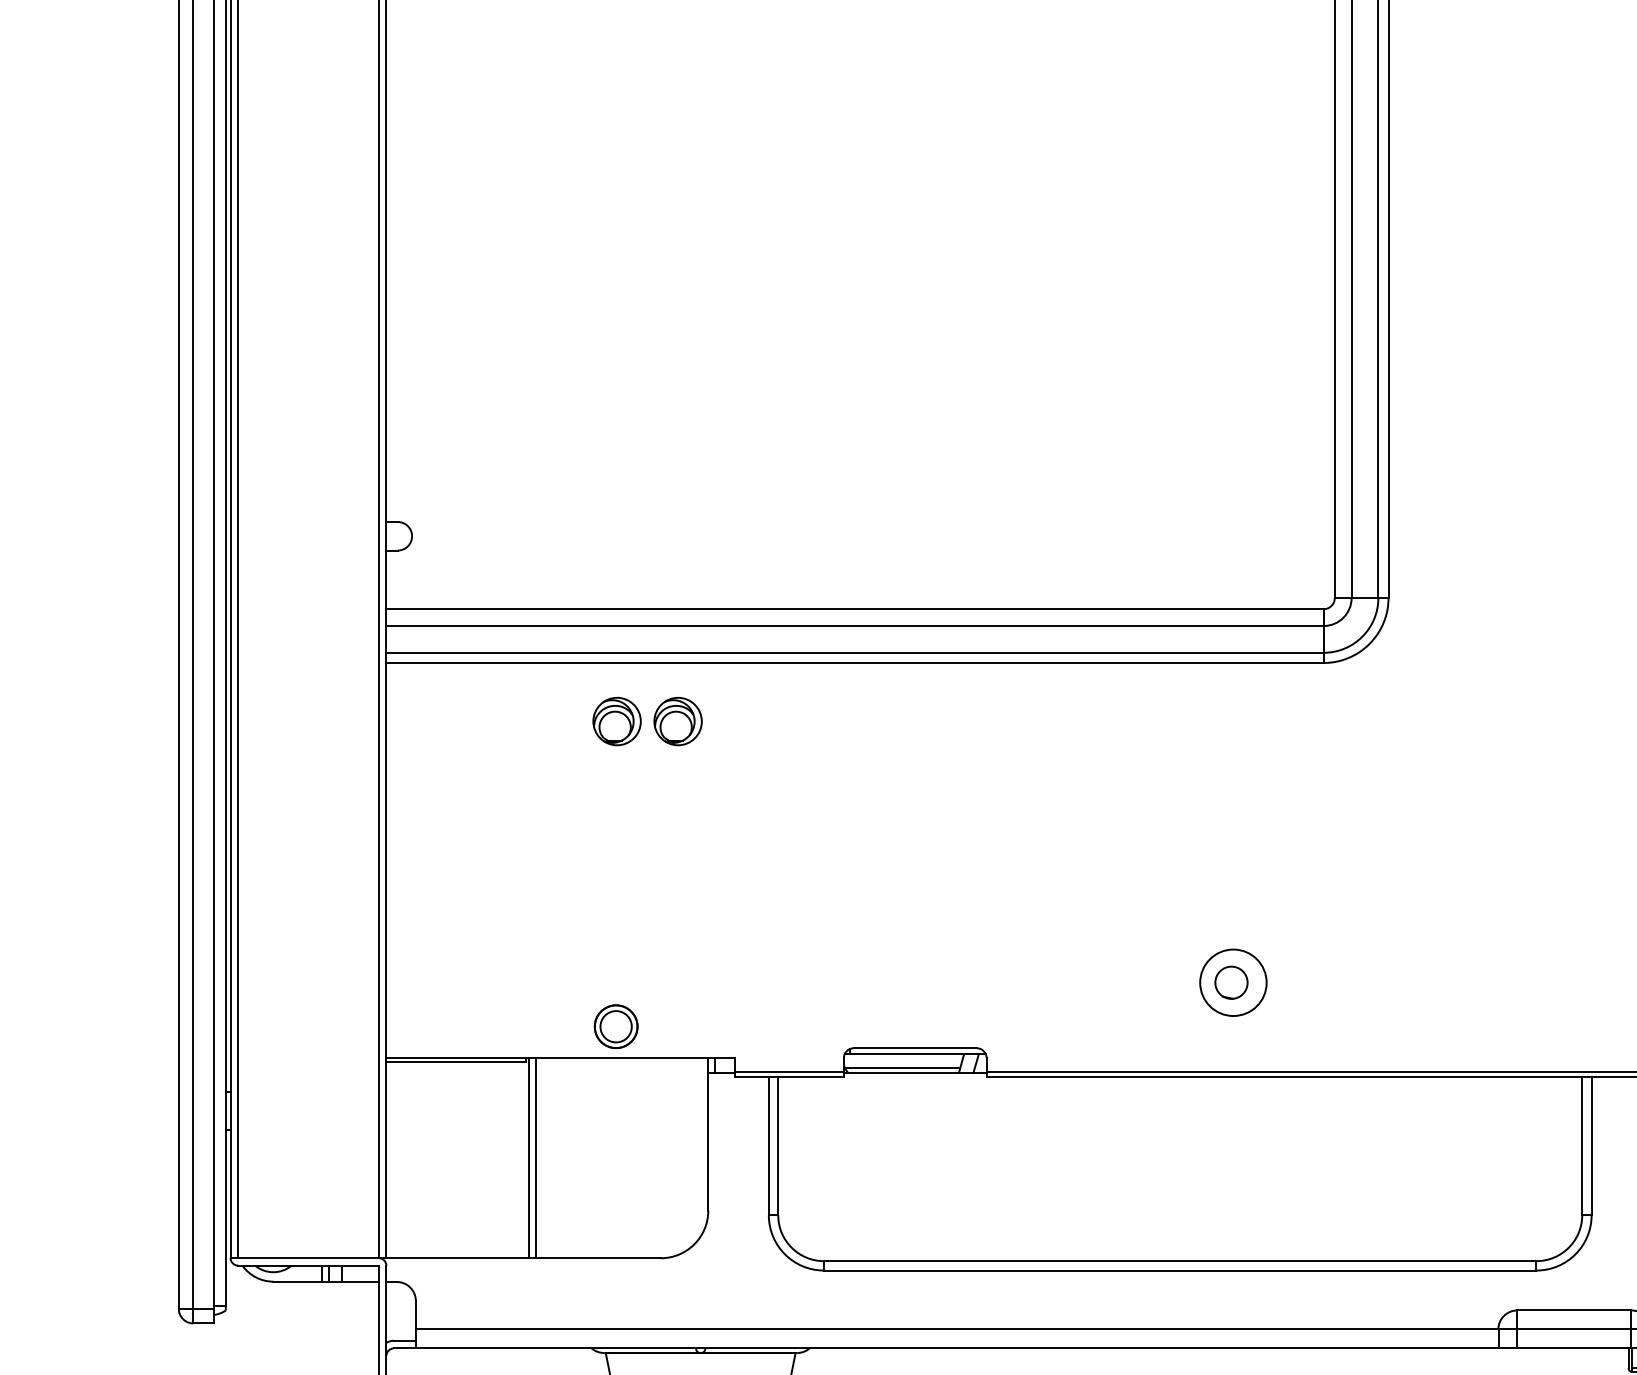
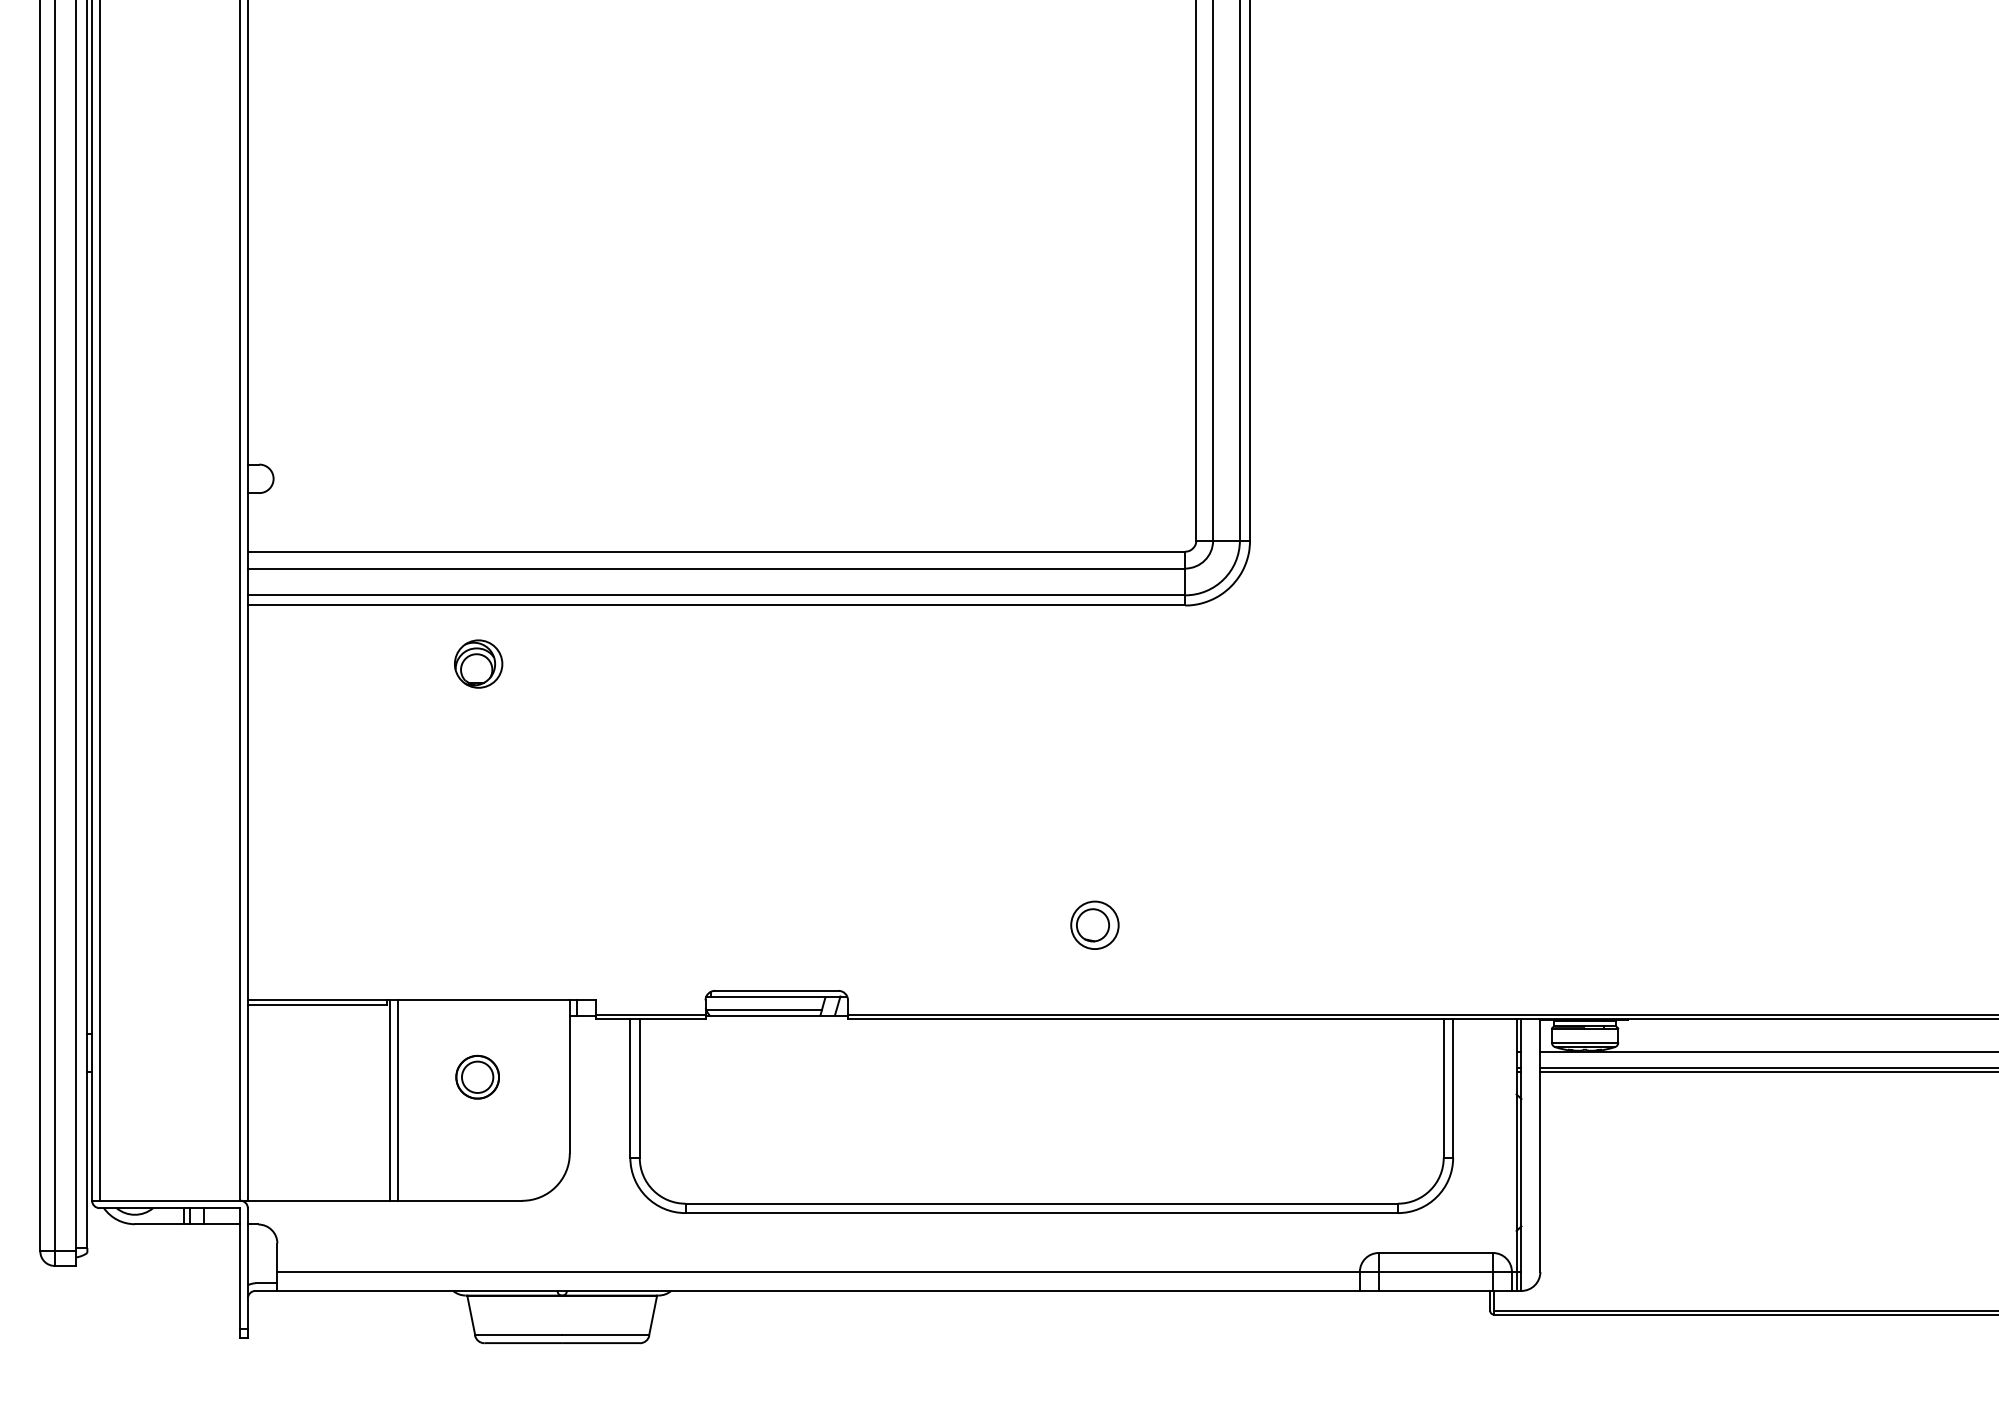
part: (677, 720) -> (539, 663), removed
circle: (1232, 982) -> (1094, 925), size x0.71
part: (615, 1025) -> (477, 1076), moved

